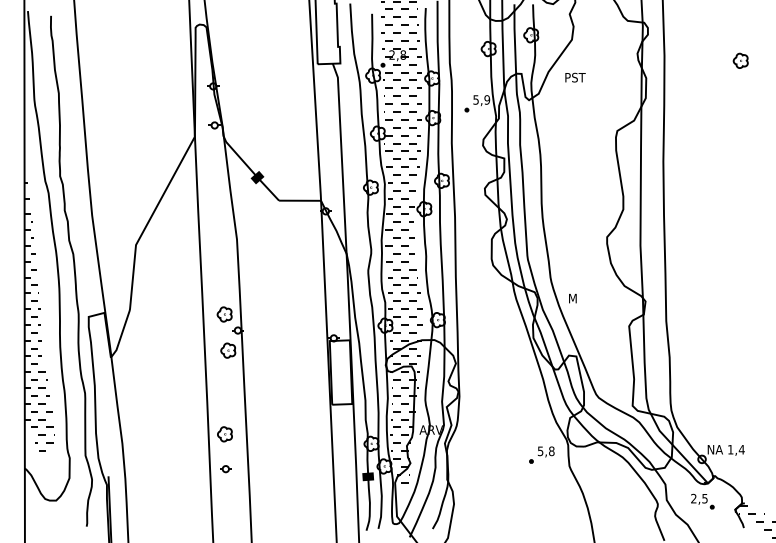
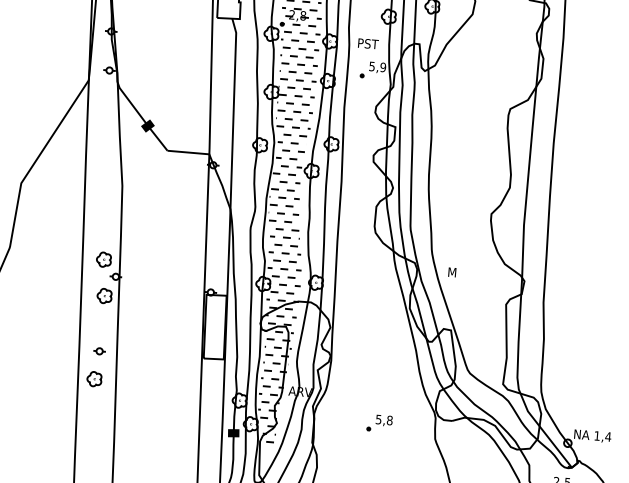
text: (575, 77) -> (368, 43), moved
part: (541, 454) -> (379, 422), moved
part: (225, 469) -> (99, 351), moved

